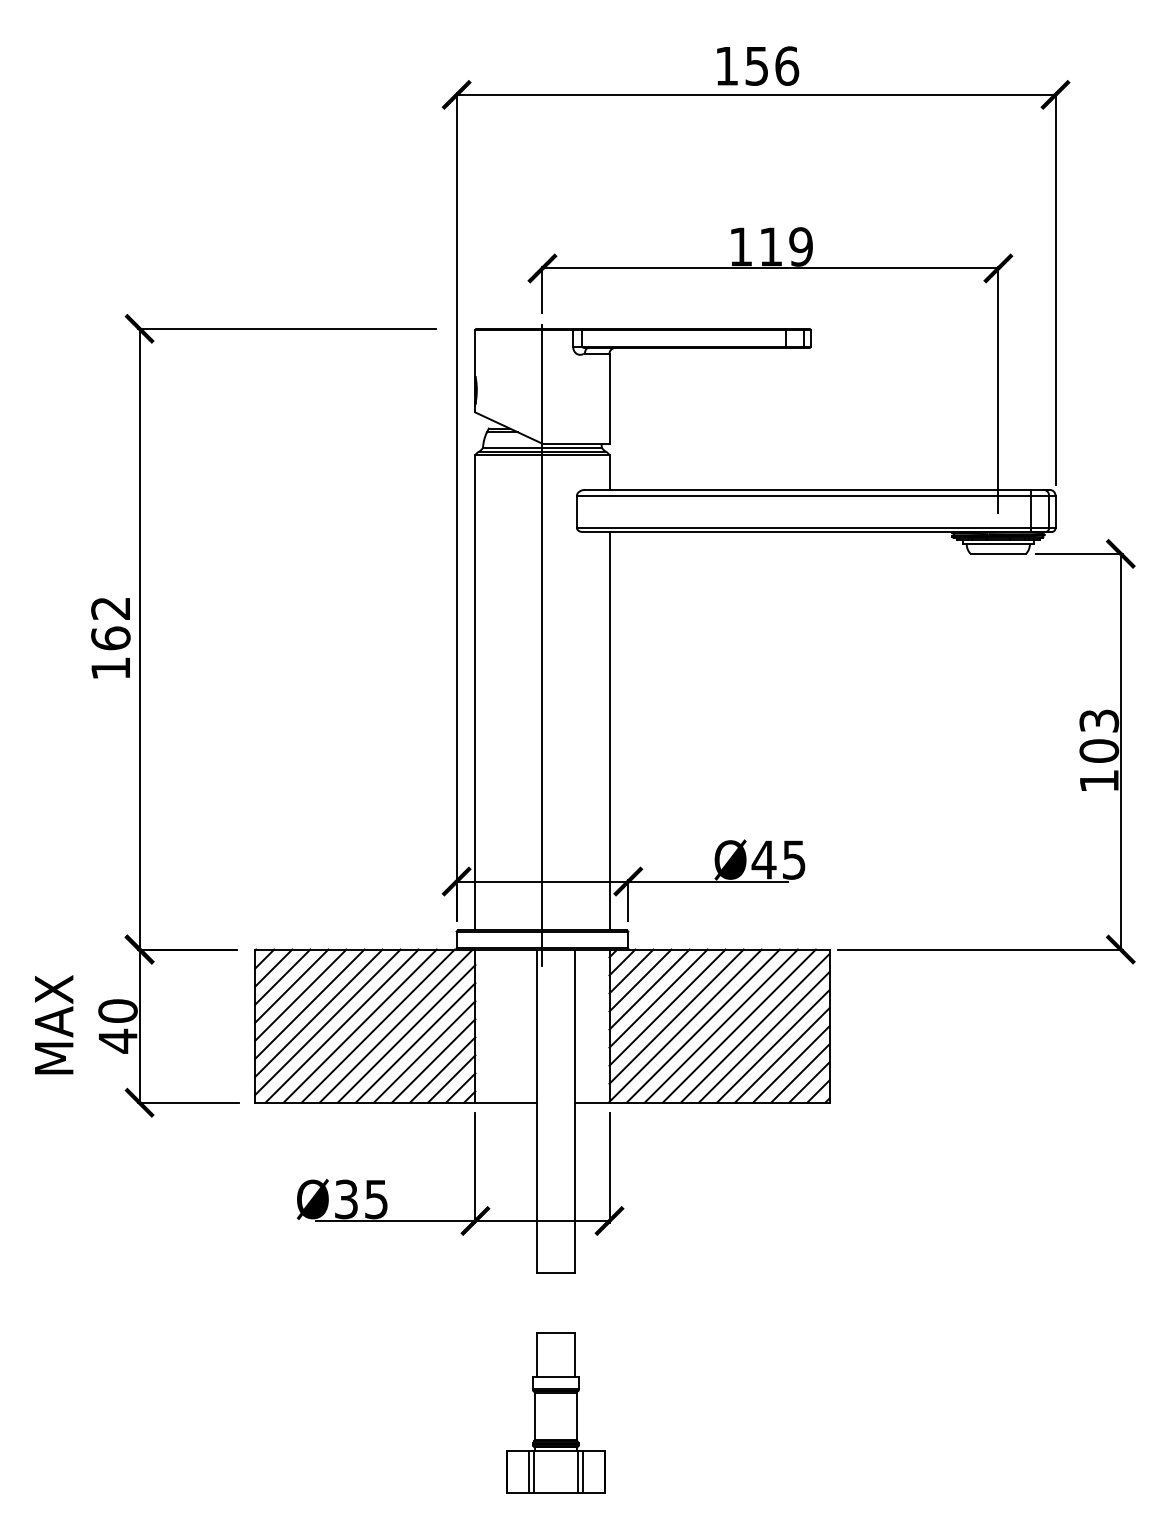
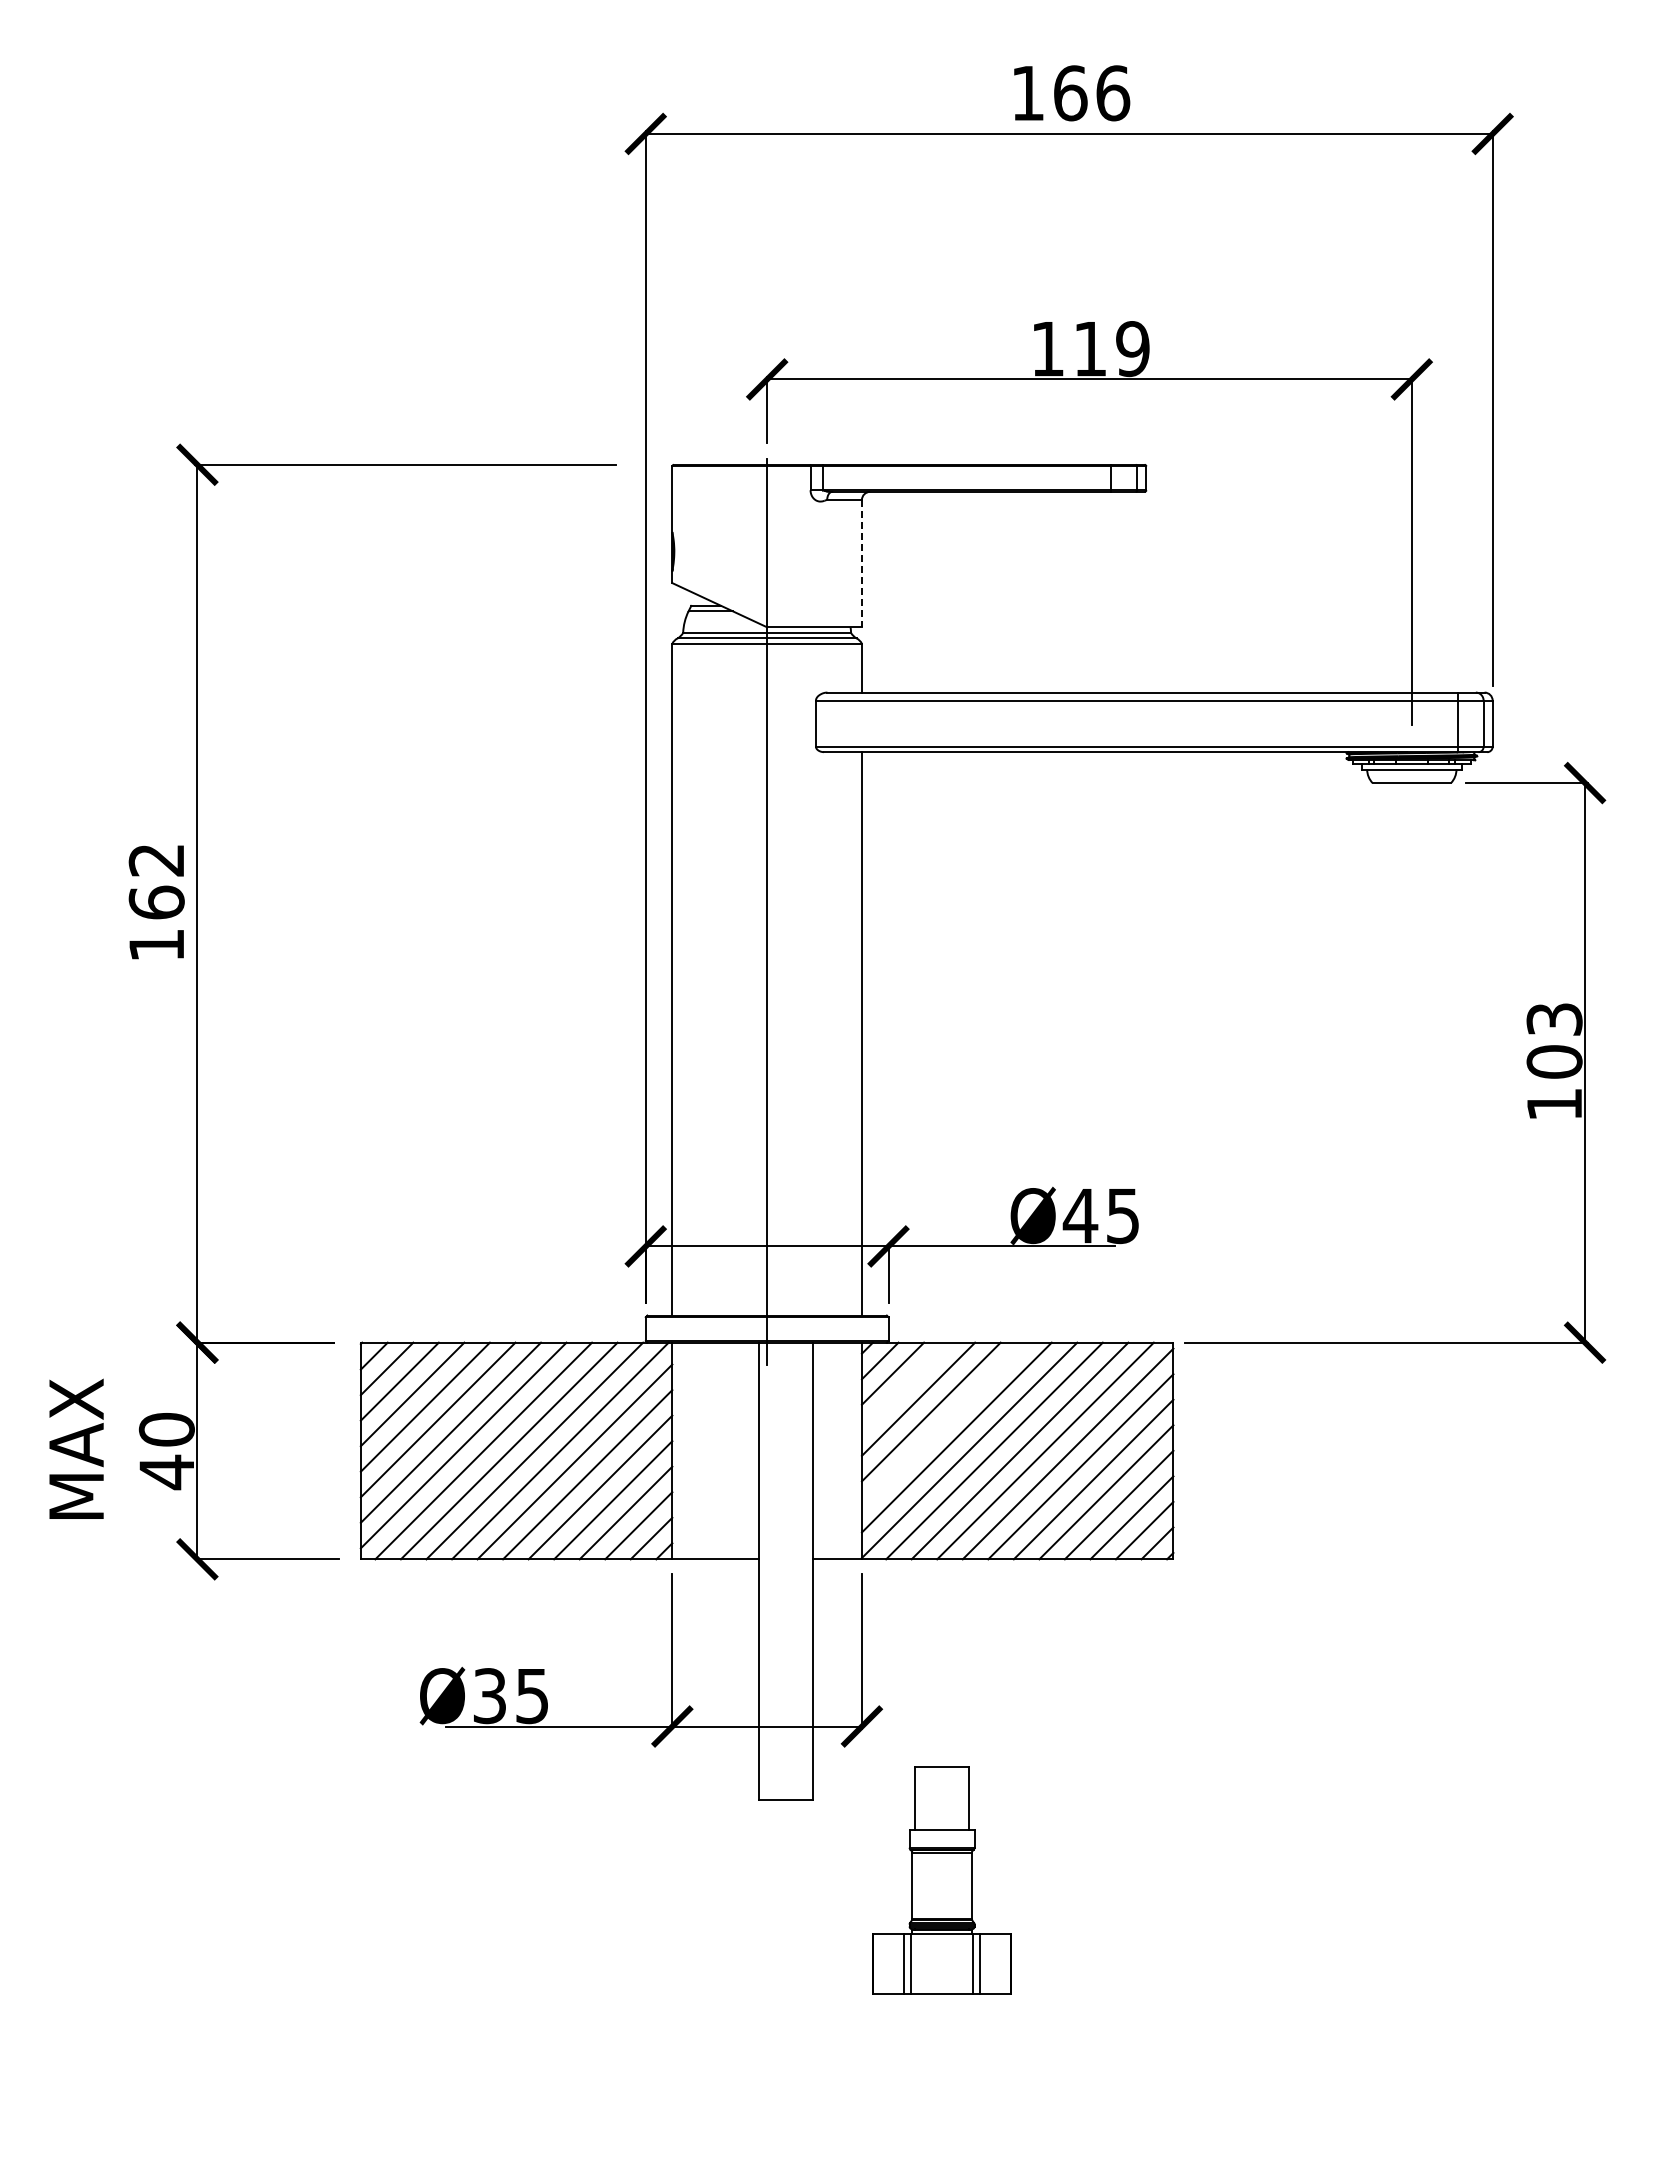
text: (756, 66) -> (1070, 93), 156 -> 166
line: (609, 398) -> (861, 563), solid -> dashed
line: (640, 980) -> (905, 1386), removed
line: (667, 1007) -> (943, 1424), removed
part: (555, 1412) -> (941, 1880), moved

